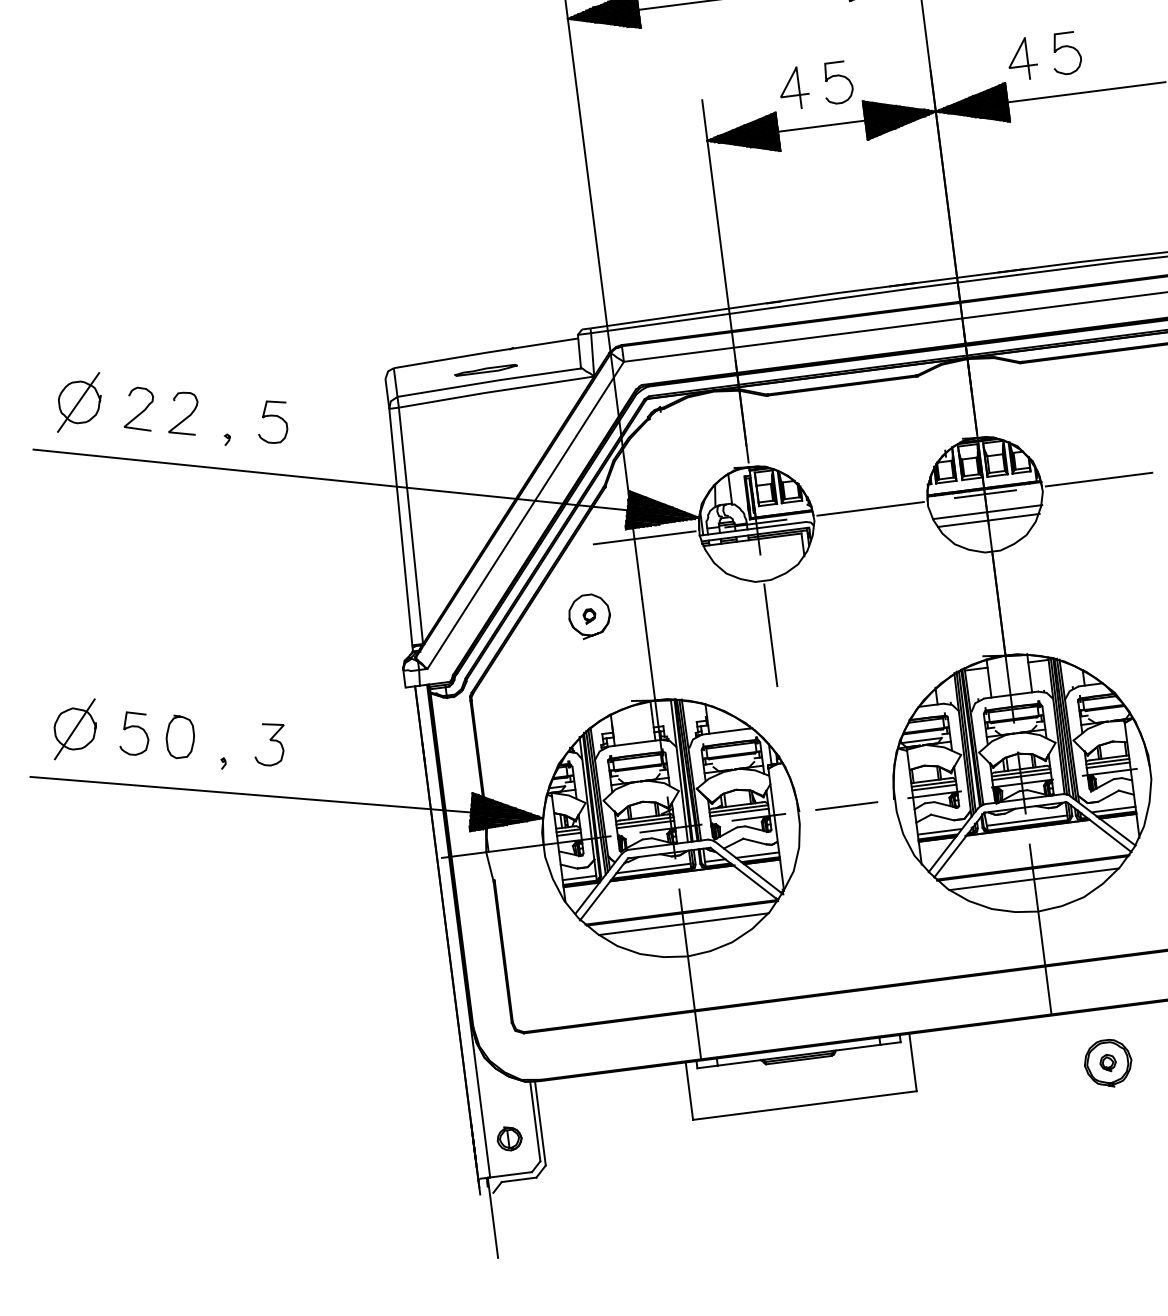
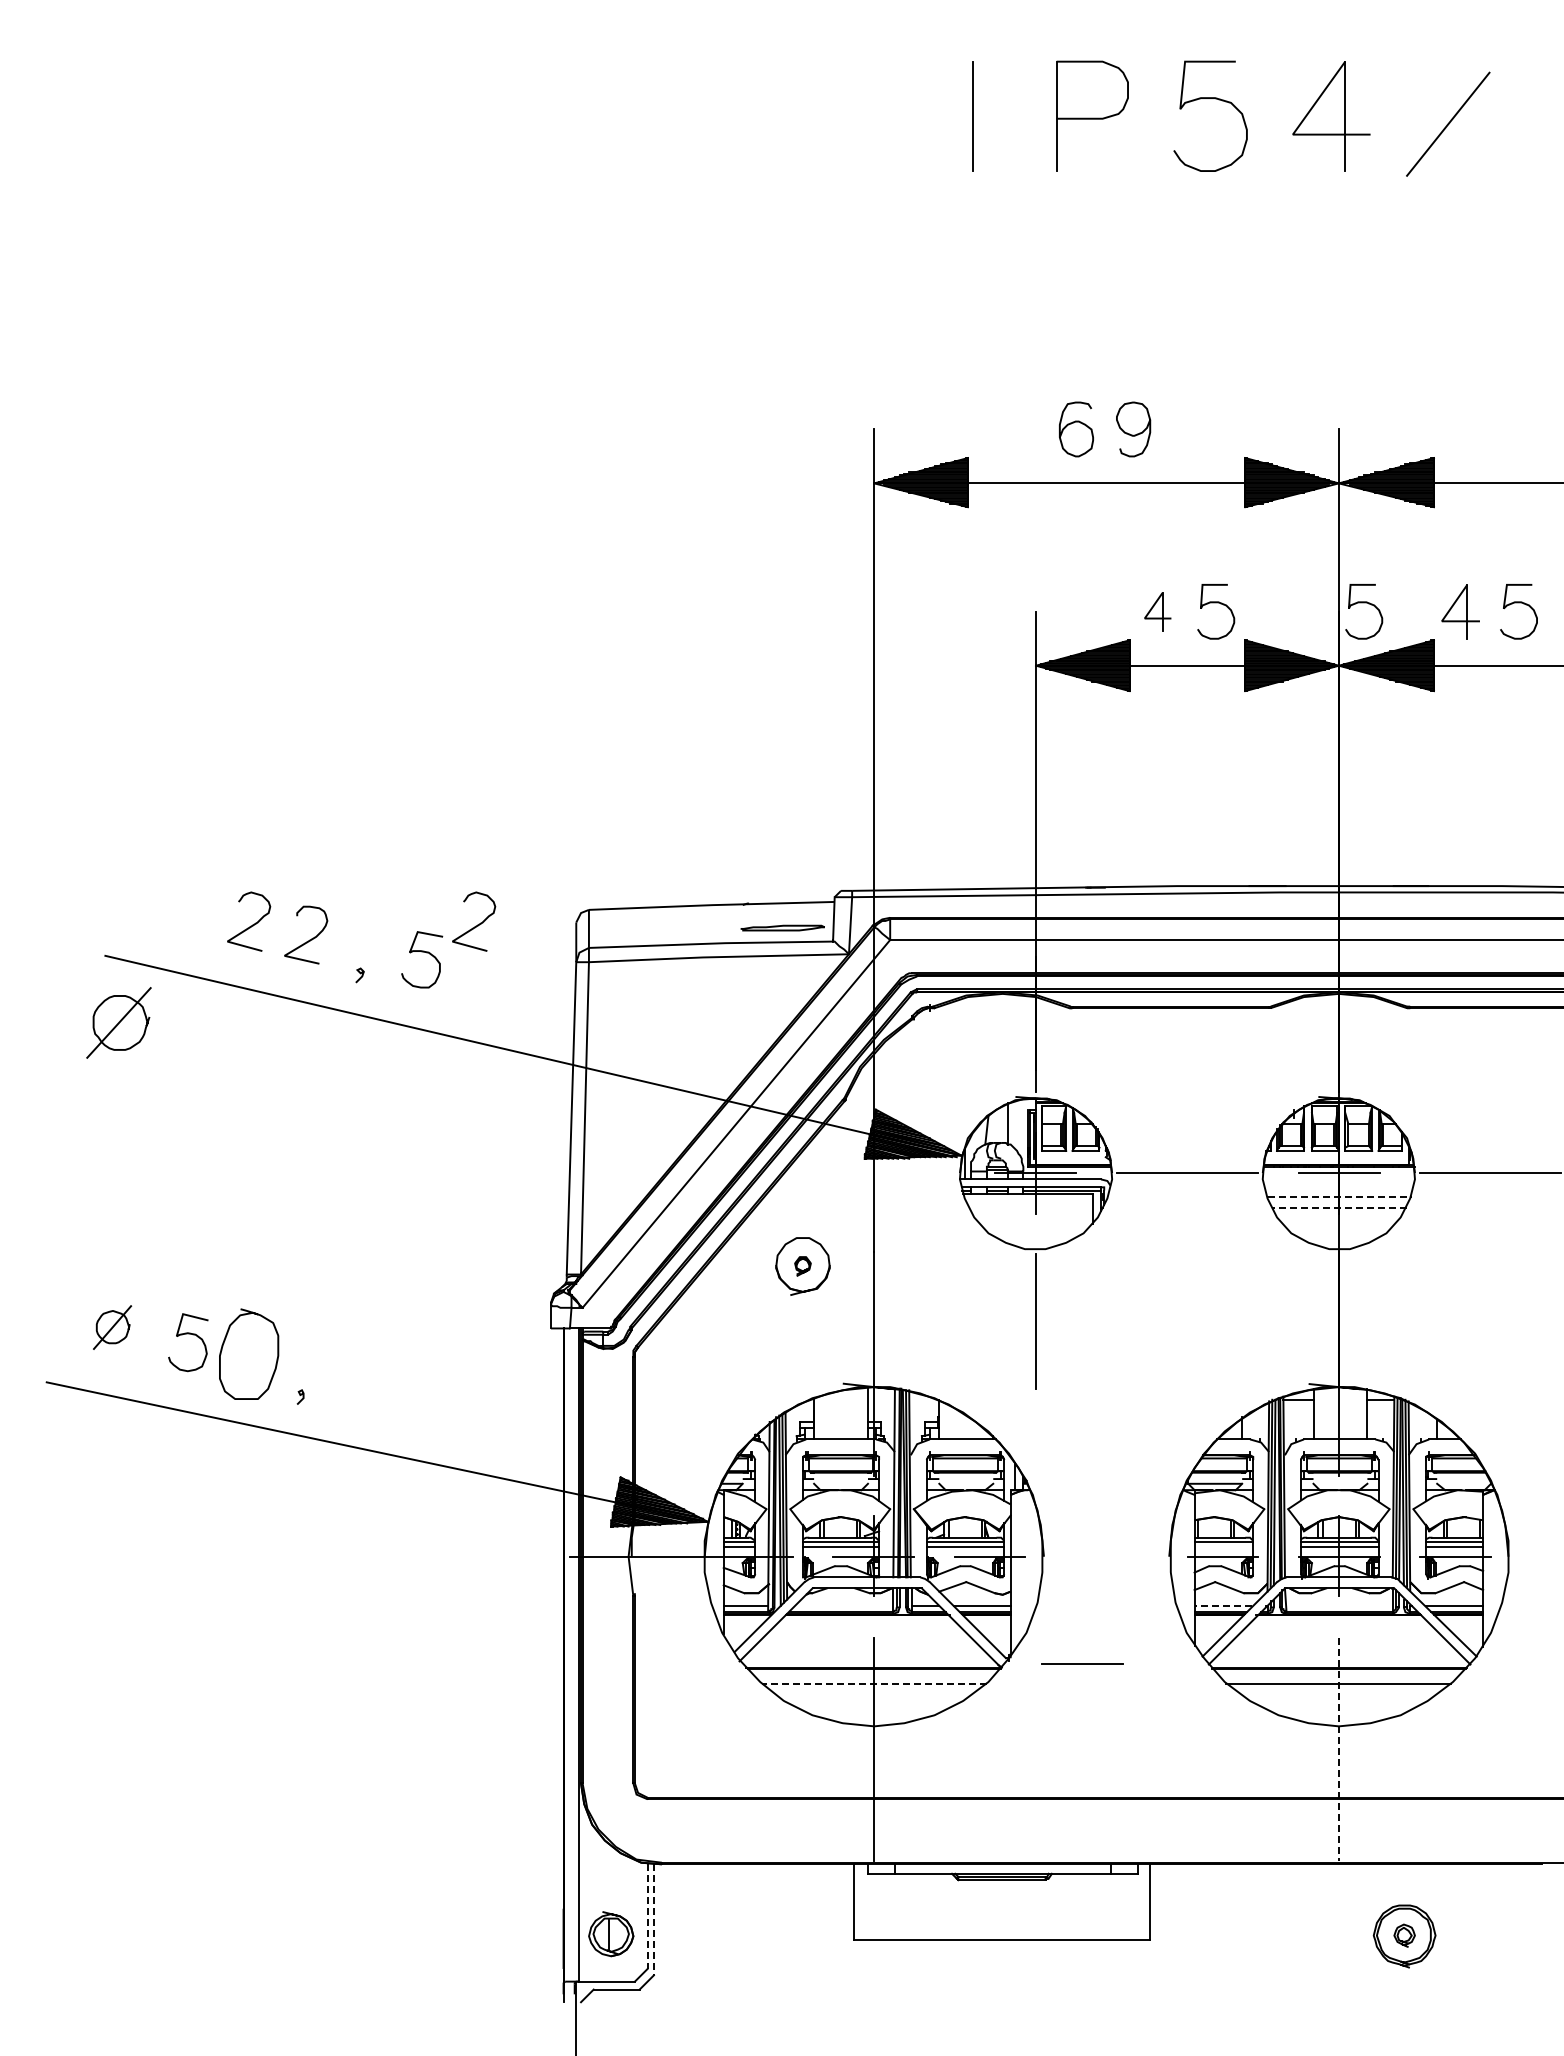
curve: (949, 62) -> (1364, 603), added
part: (793, 88) -> (1157, 611), size x0.7
curve: (485, 369) -> (782, 926), moved
curve: (309, 390) -> (475, 925), added
part: (78, 402) -> (118, 1022), moved
line: (988, 511) -> (1340, 1196), solid -> dashed
line: (988, 520) -> (1339, 1207), solid -> dashed
line: (644, 538) -> (887, 1173), removed
part: (74, 729) -> (112, 1327), size x0.6
part: (180, 736) -> (248, 1354), size x1.6
curve: (270, 740) -> (365, 1375), removed
line: (934, 787) -> (1223, 1547), removed
line: (846, 805) -> (1082, 1663), moved
line: (1027, 820) -> (1339, 1605), removed
line: (939, 831) -> (1223, 1605), solid -> dashed
line: (653, 868) -> (844, 1605), removed
line: (683, 924) -> (874, 1683), solid -> dashed
line: (1040, 929) -> (1338, 1749), solid -> dashed
line: (535, 1122) -> (647, 1917), solid -> dashed
line: (540, 1124) -> (653, 1920), solid -> dashed
part: (508, 1138) -> (610, 1933), size x1.4

